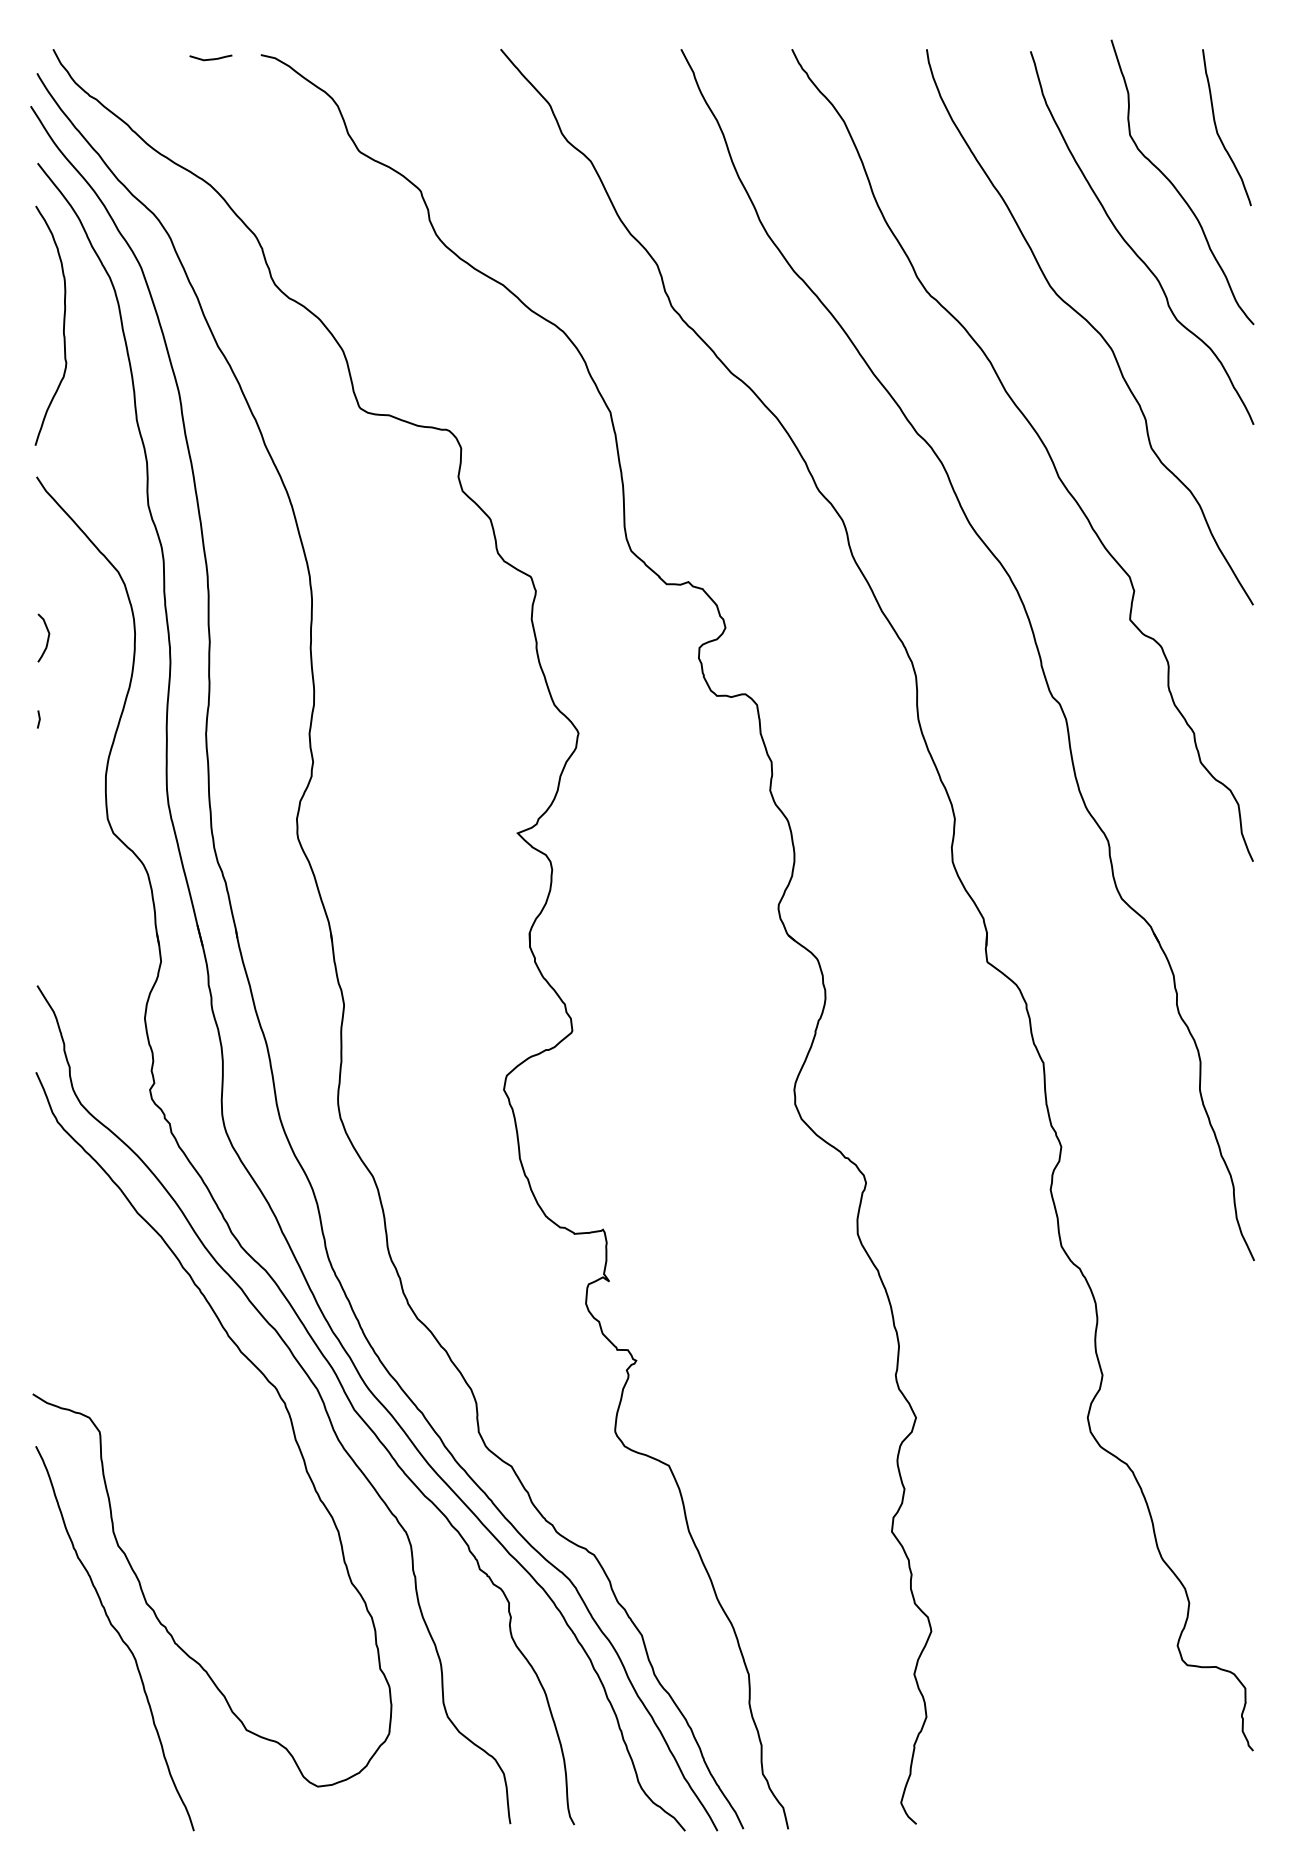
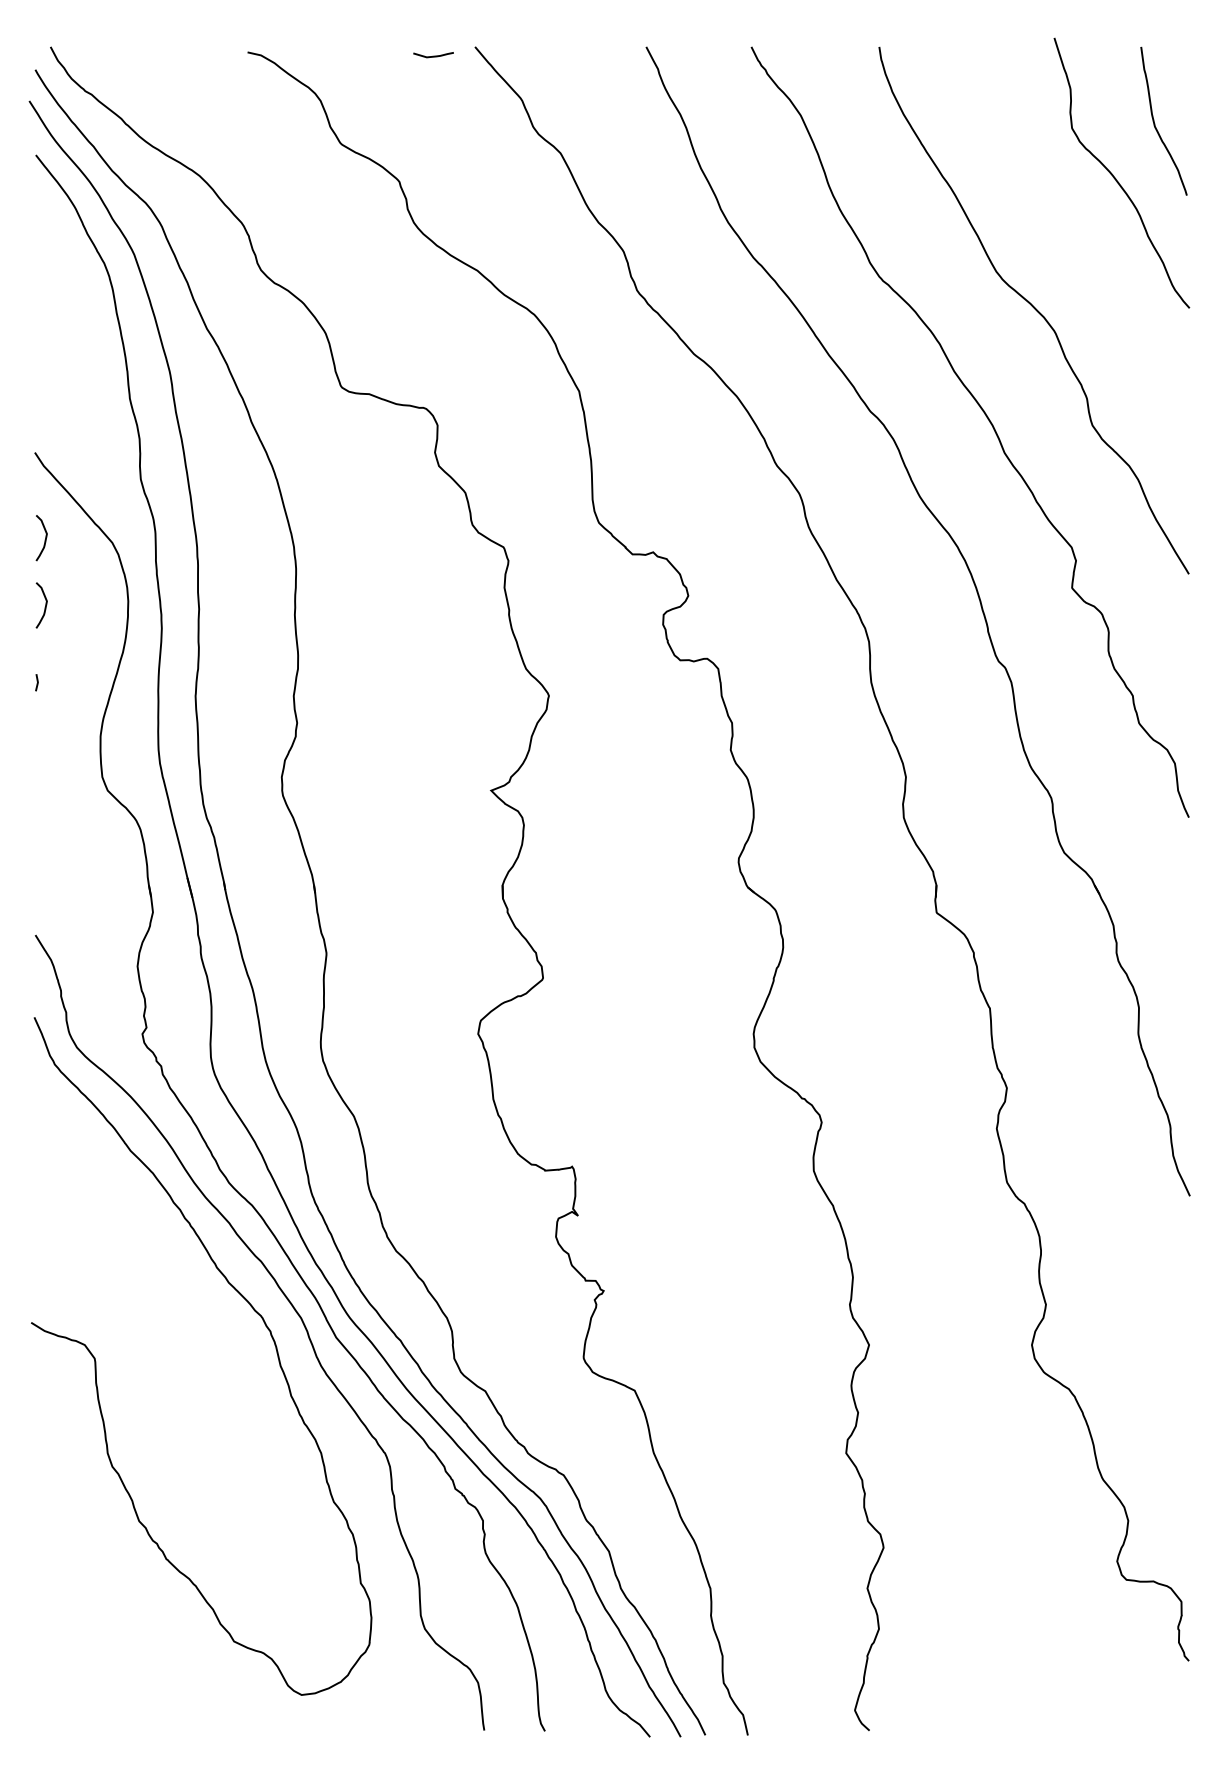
curve: (210, 58) -> (433, 55), moved
curve: (1130, 245) -> (1072, 233), removed
curve: (63, 325) -> (60, 308), removed
curve: (47, 566) -> (45, 537), added
curve: (118, 1635) -> (112, 1551), removed

